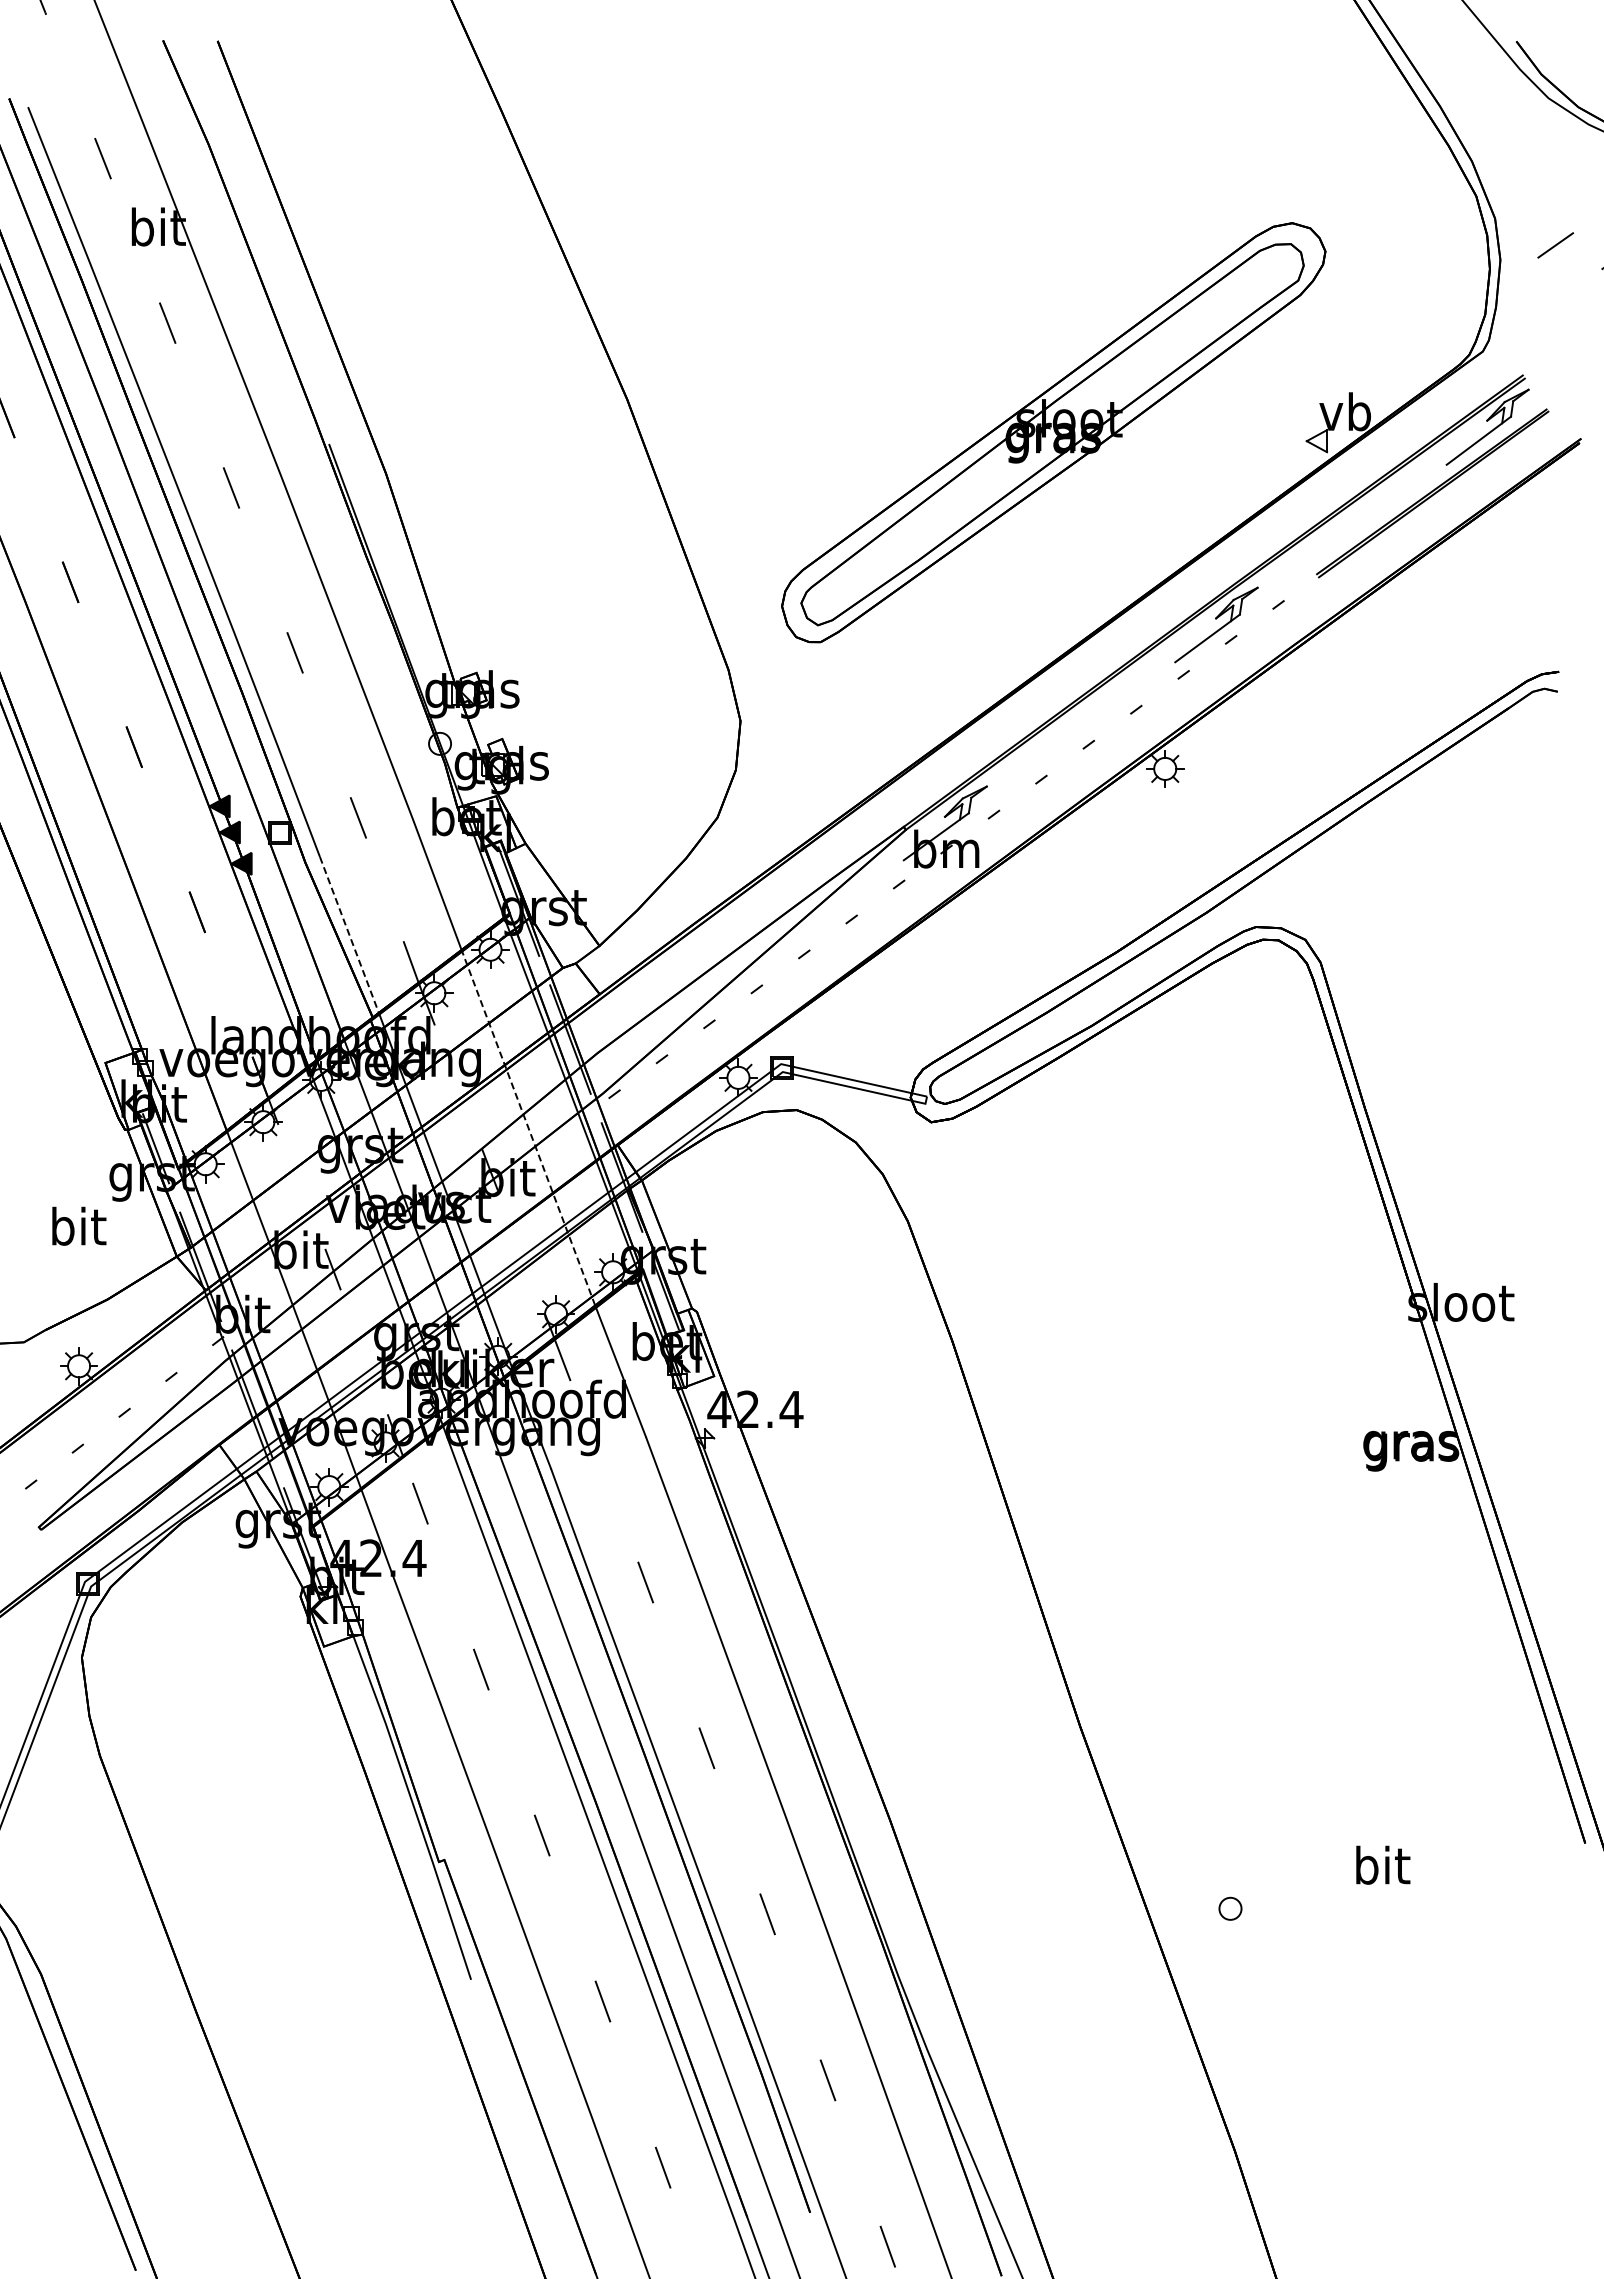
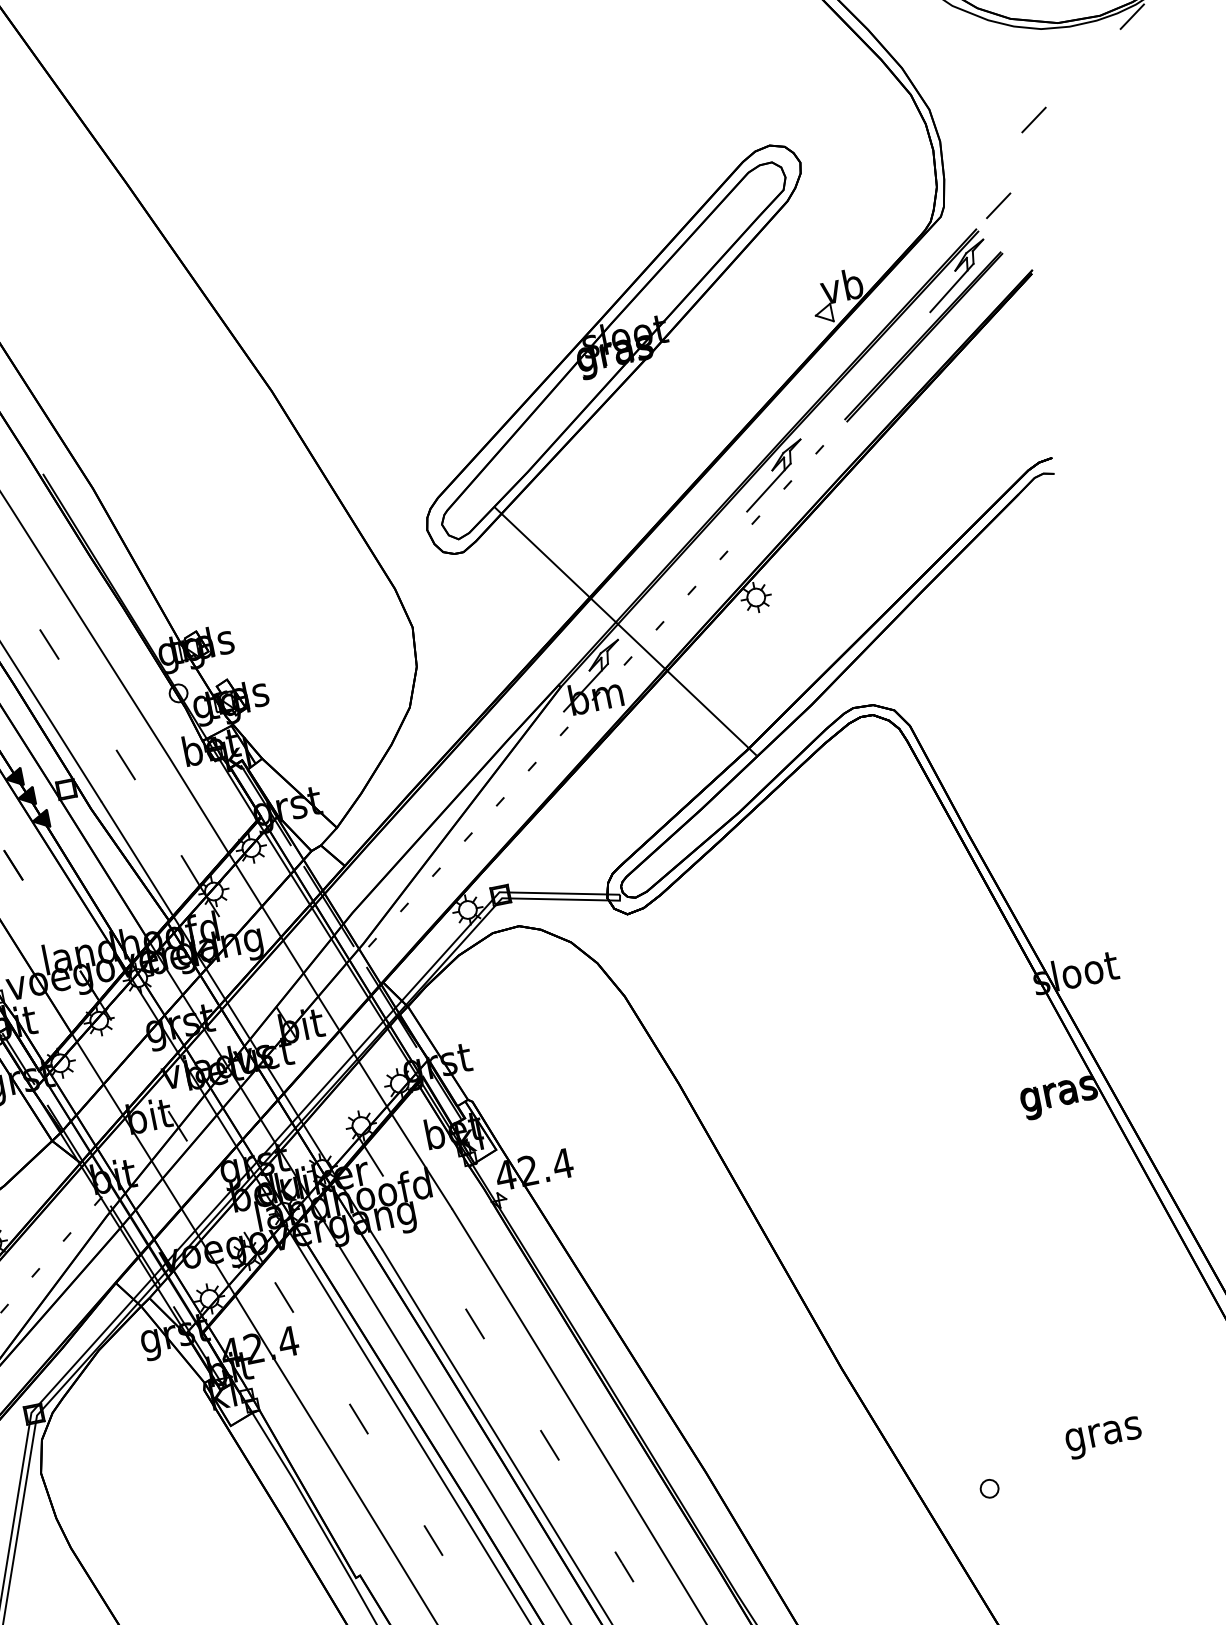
line: (1555, 245) -> (998, 205), moved
line: (998, 777) -> (625, 630), added
line: (349, 935) -> (137, 859), dashed -> solid
line: (528, 1128) -> (309, 983), dashed -> solid
text: (1381, 1869) -> (1102, 1433), bit -> gras

